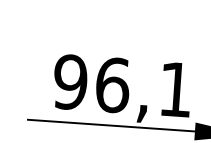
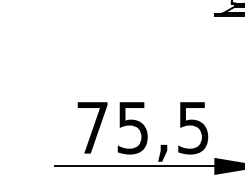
text: (122, 85) -> (142, 127), 96,1 -> 75,5

